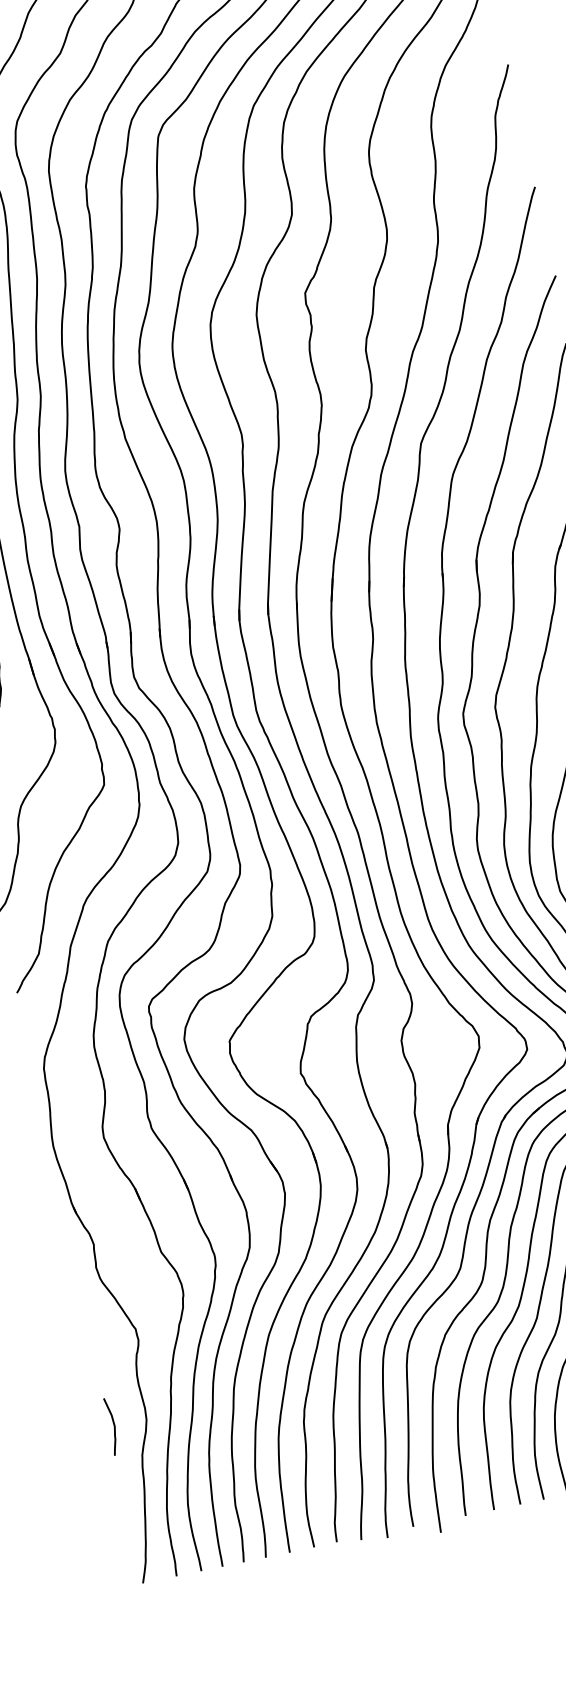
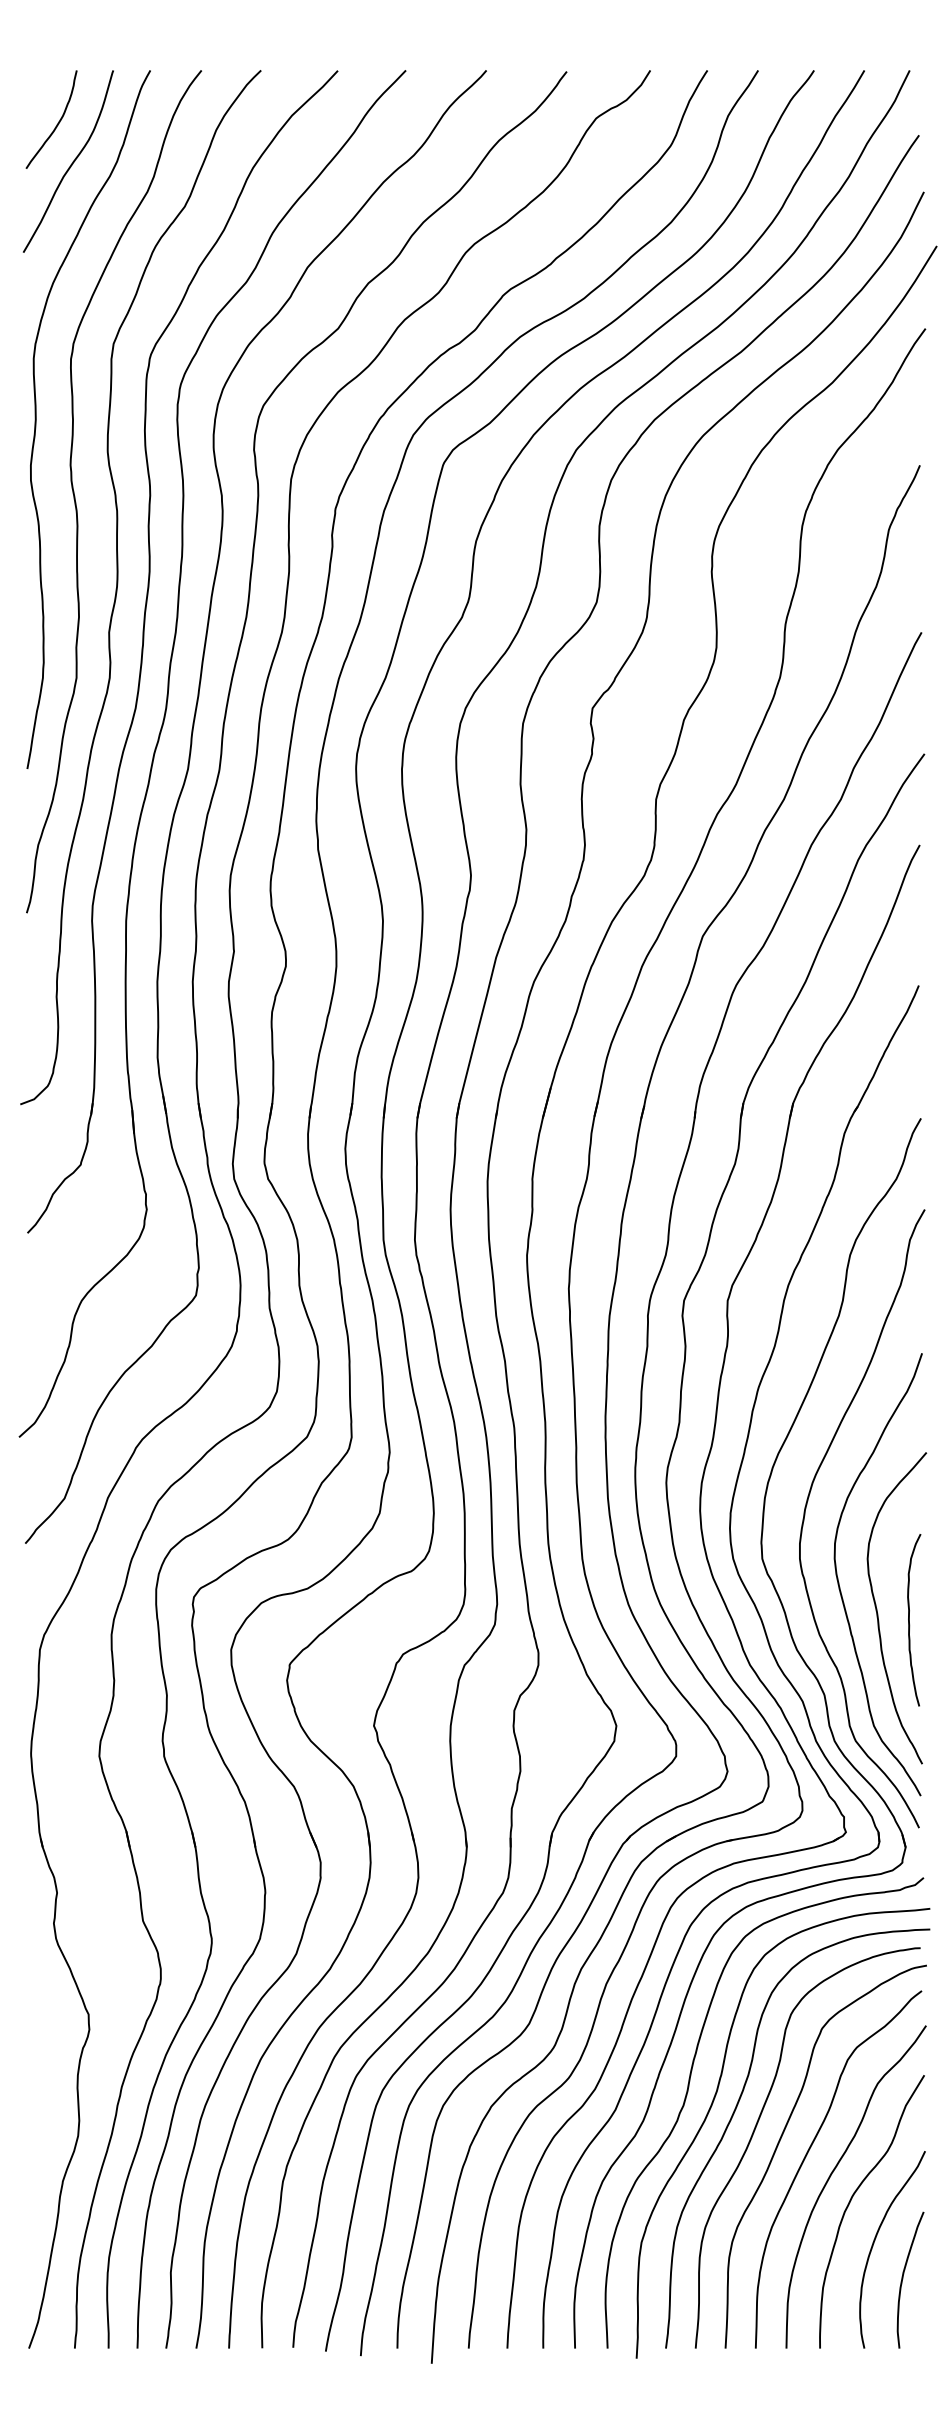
curve: (113, 1425) -> (33, 2134), removed

